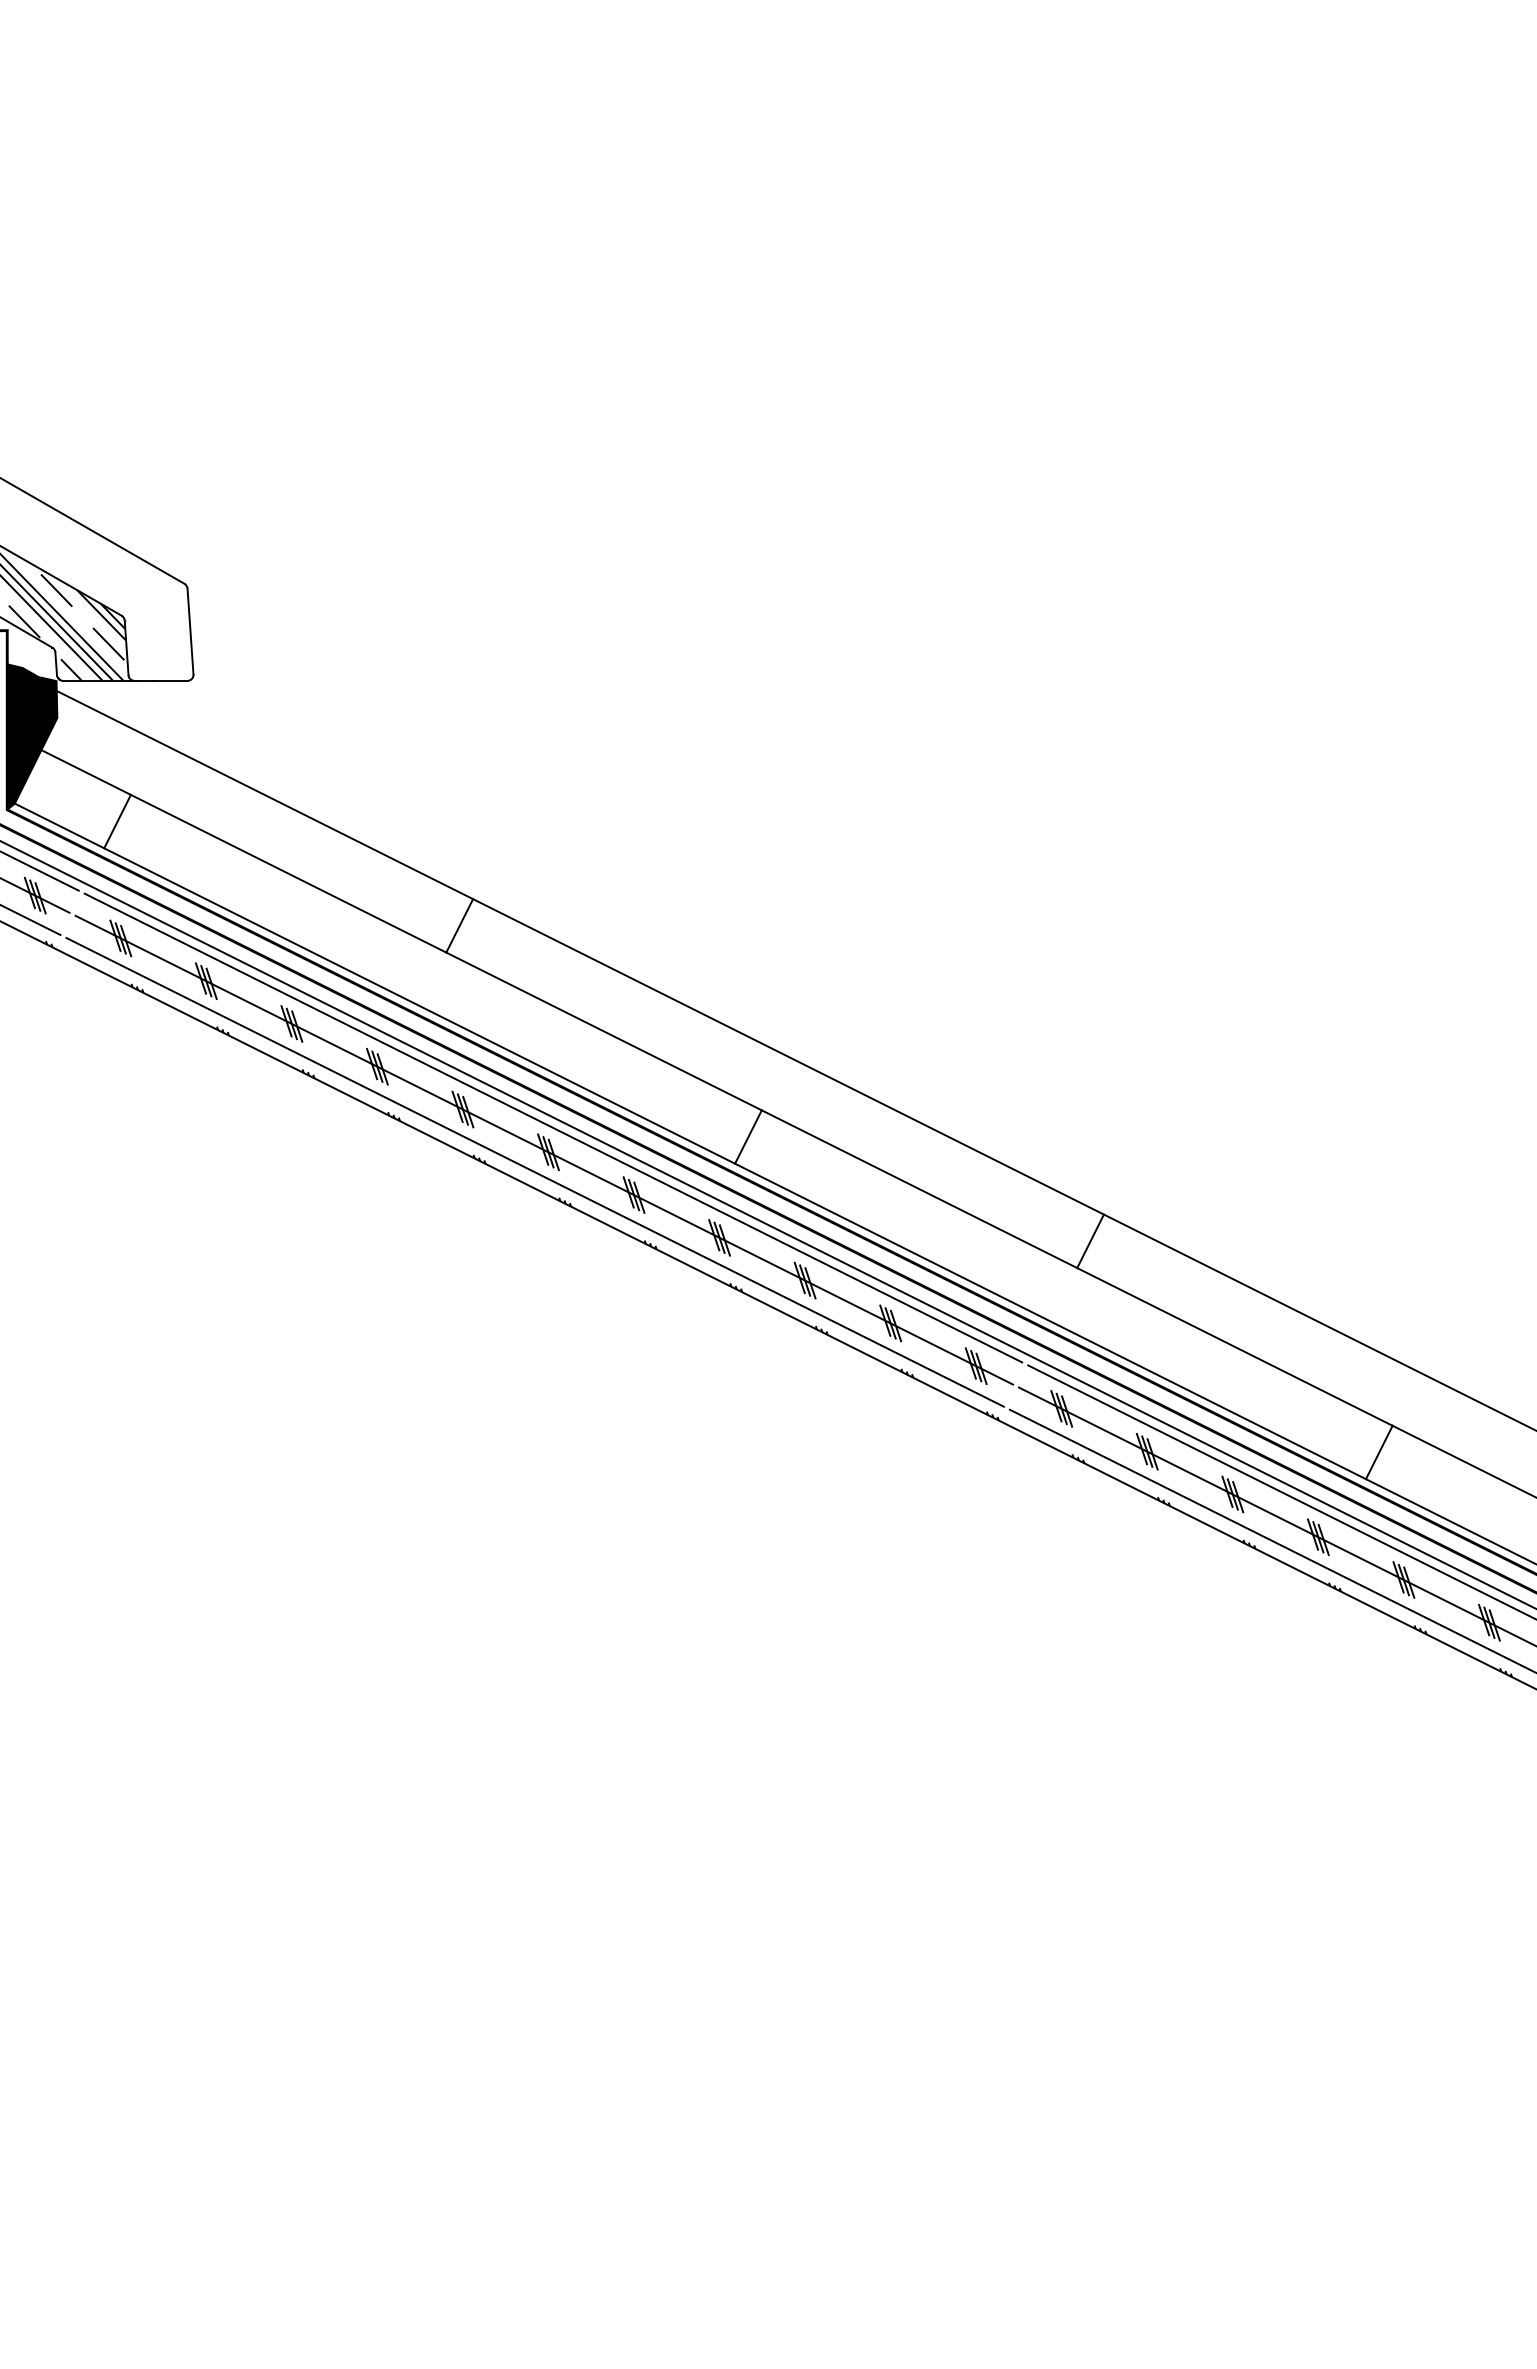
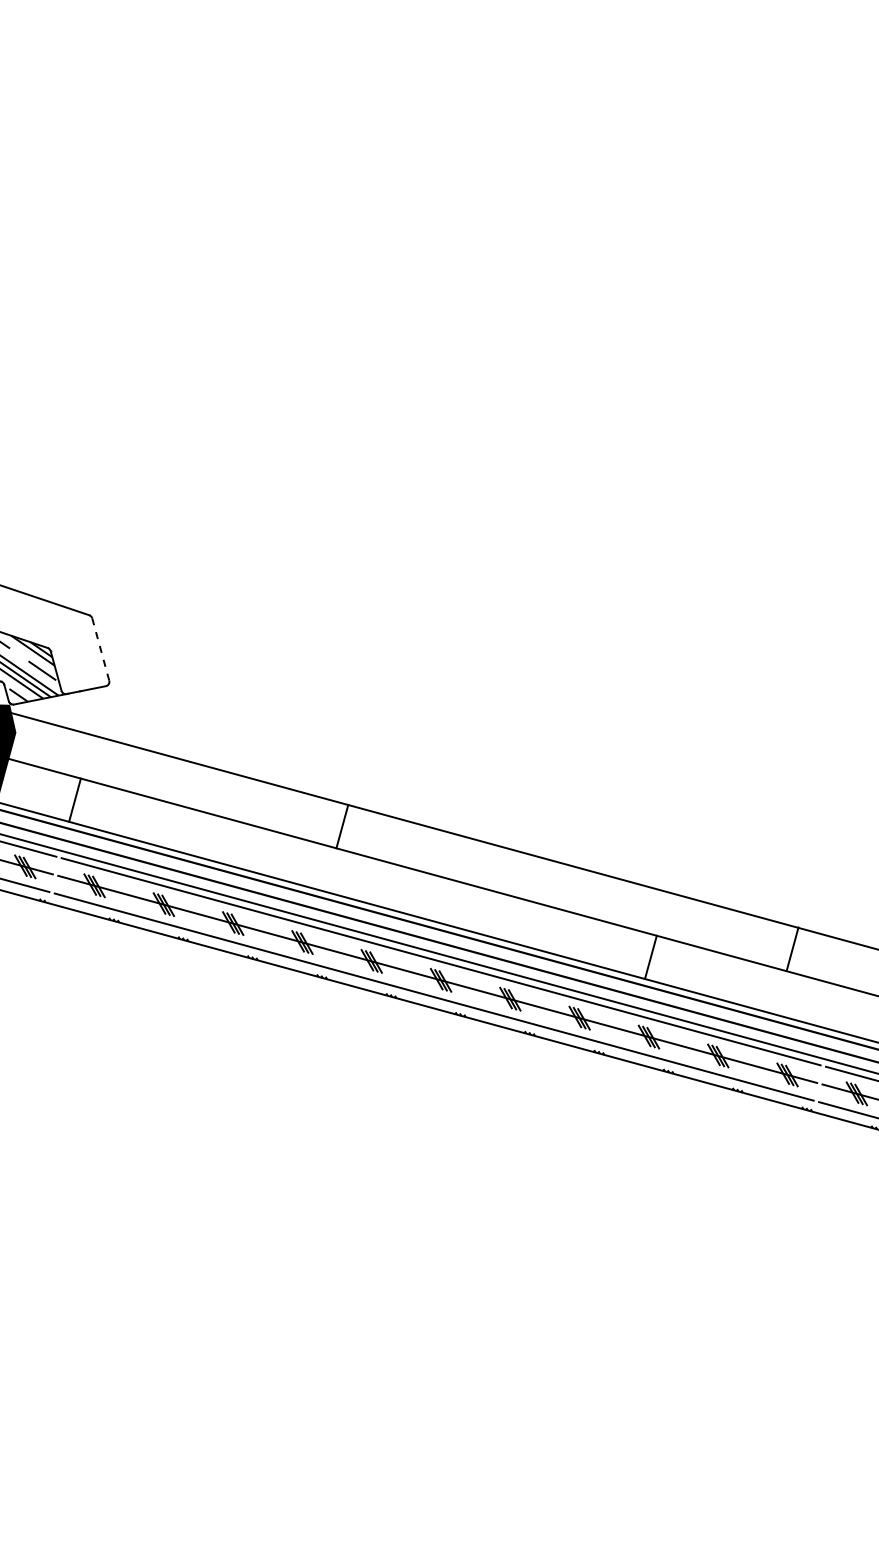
line: (190, 631) -> (100, 649), solid -> dashed
line: (748, 1136) -> (650, 956), moved
line: (1090, 1241) -> (792, 949), moved

